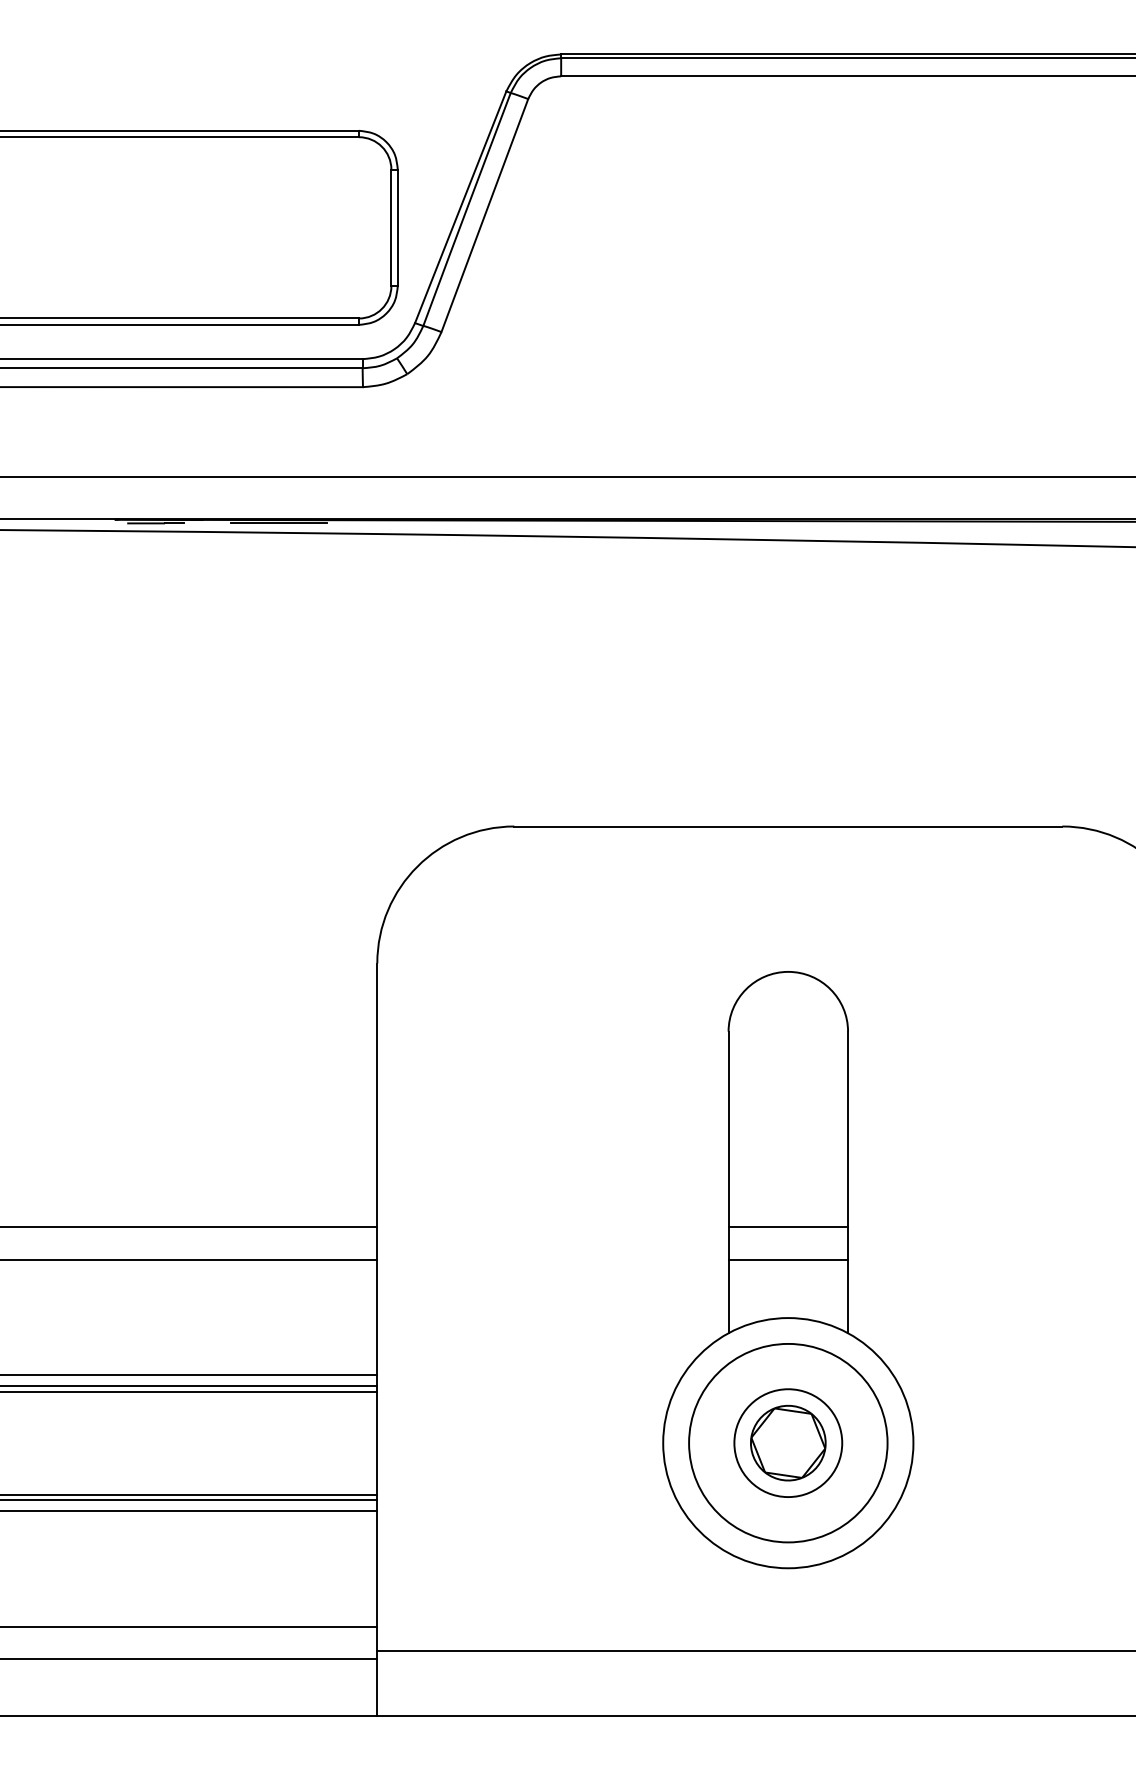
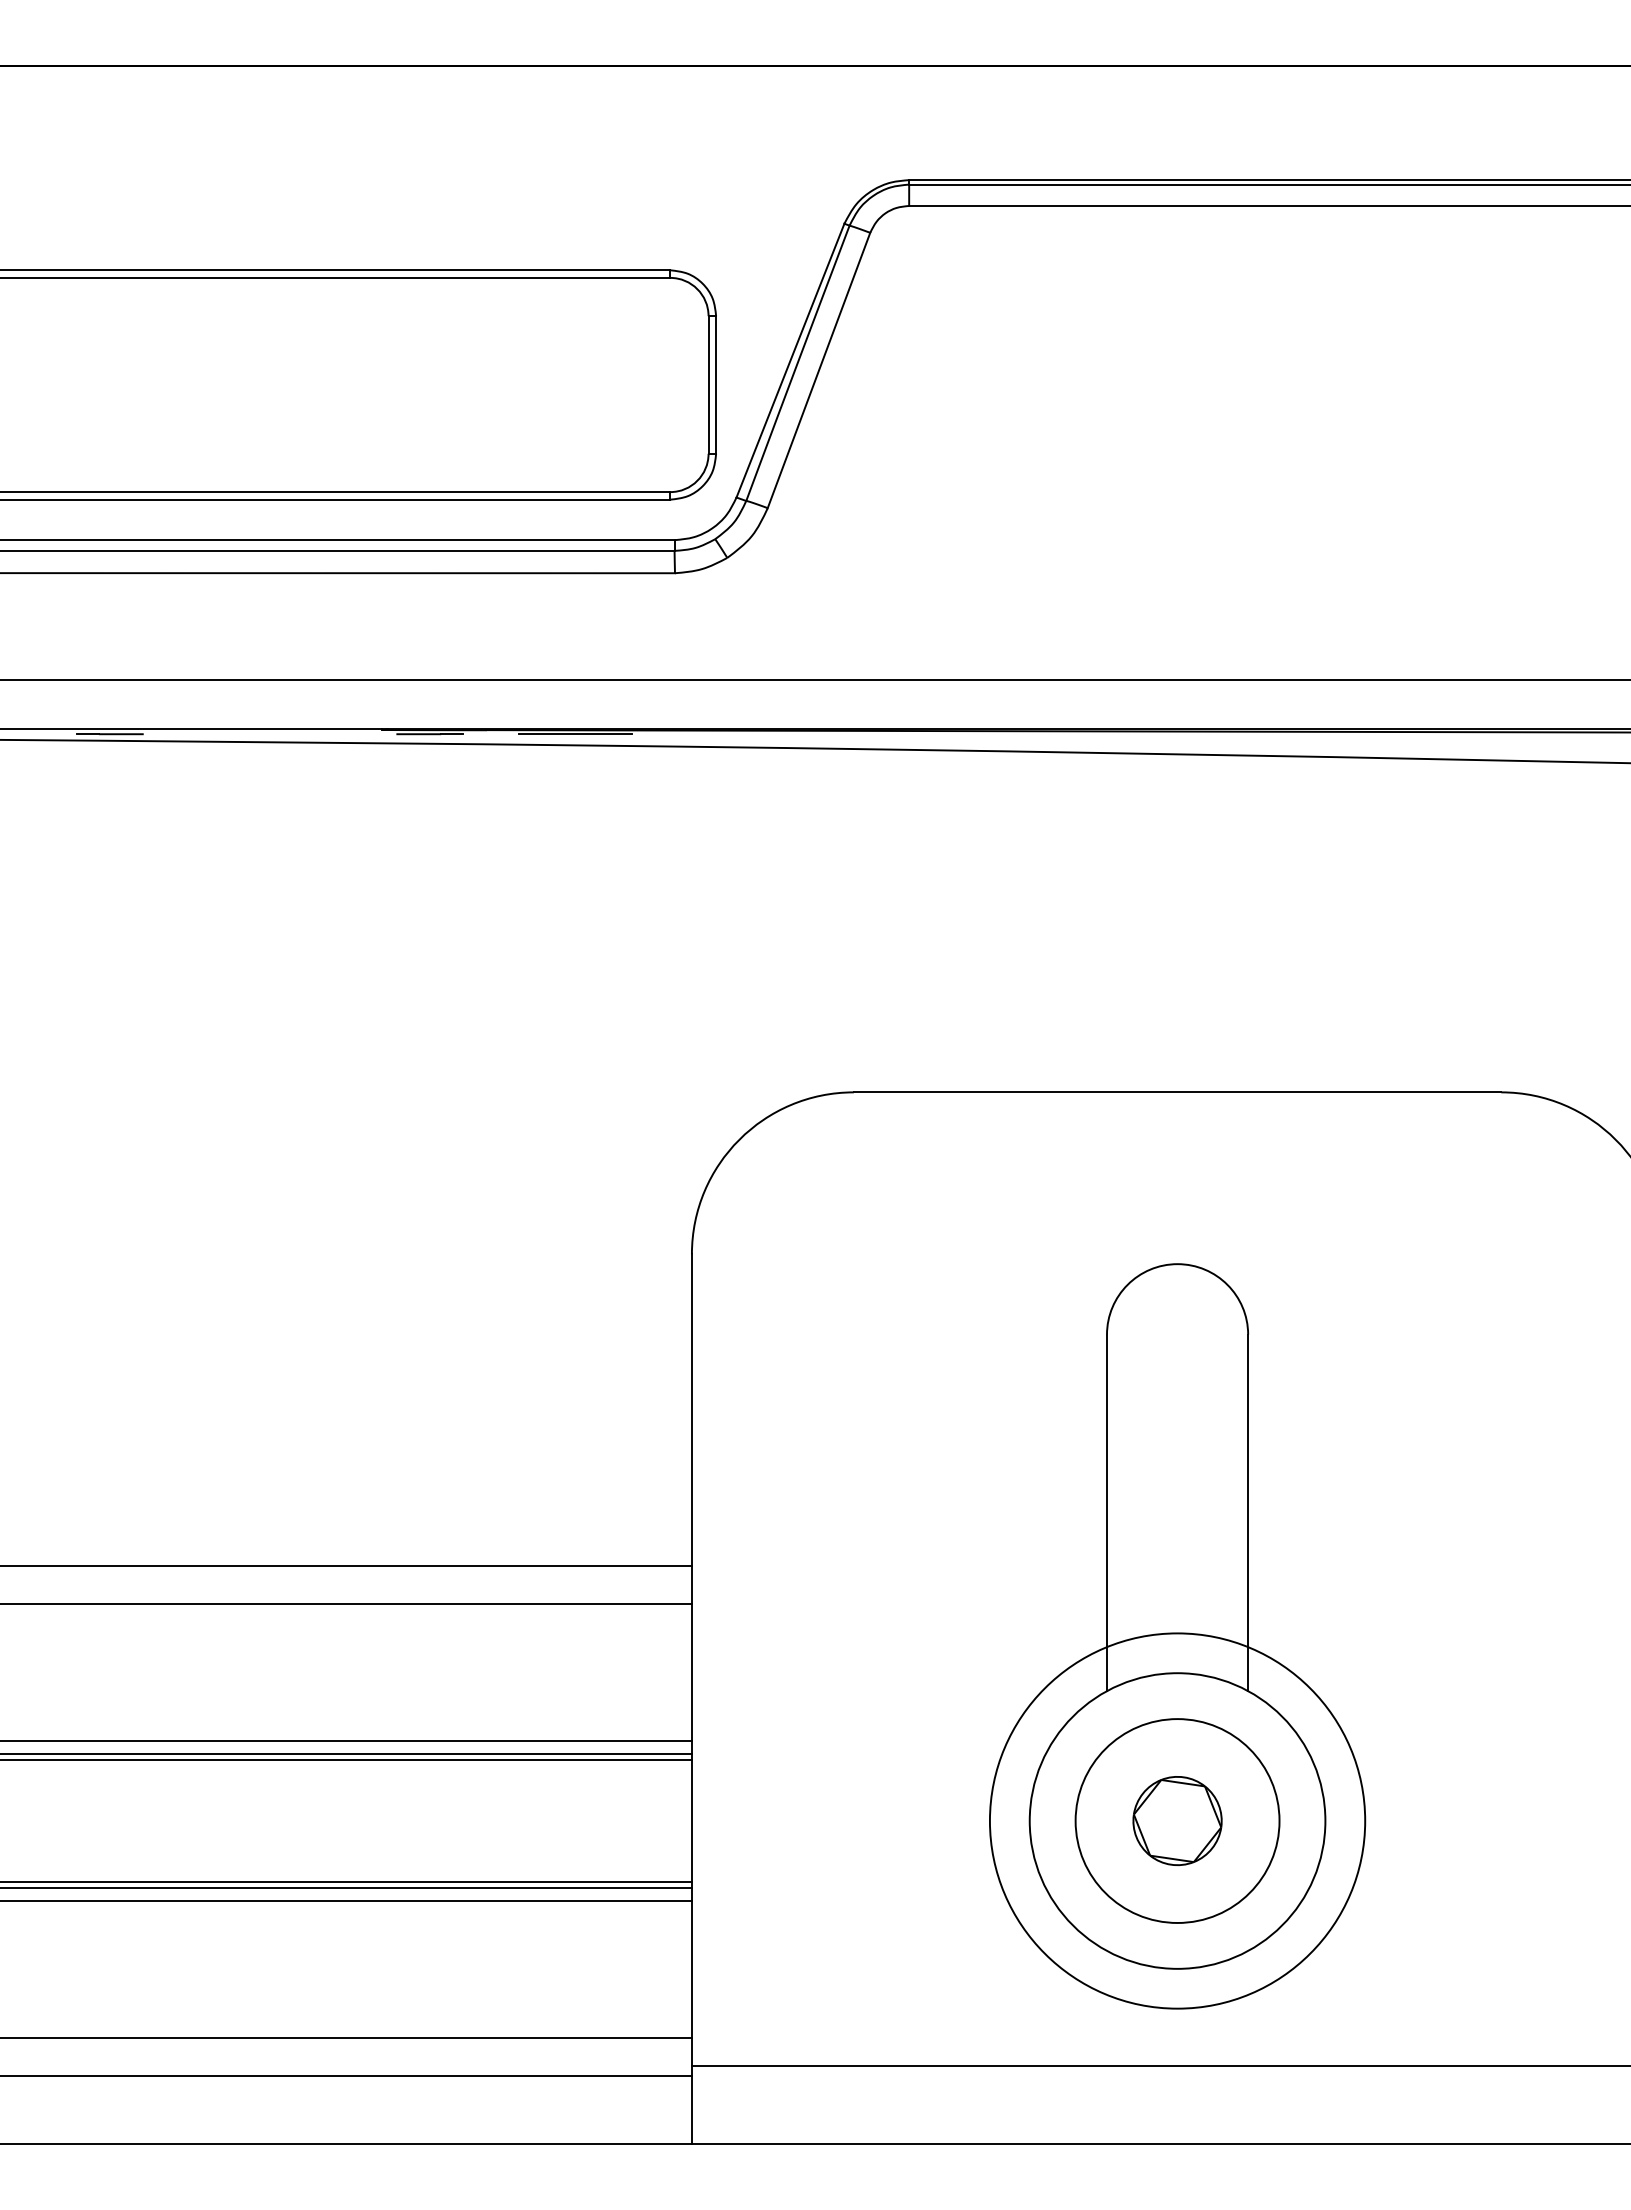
line: (788, 1227) -> (1177, 1566), removed
line: (788, 1259) -> (1177, 1604), removed
circle: (788, 1442) -> (1177, 1820), size x1.6
circle: (788, 1442) -> (1177, 1820), size x1.6

